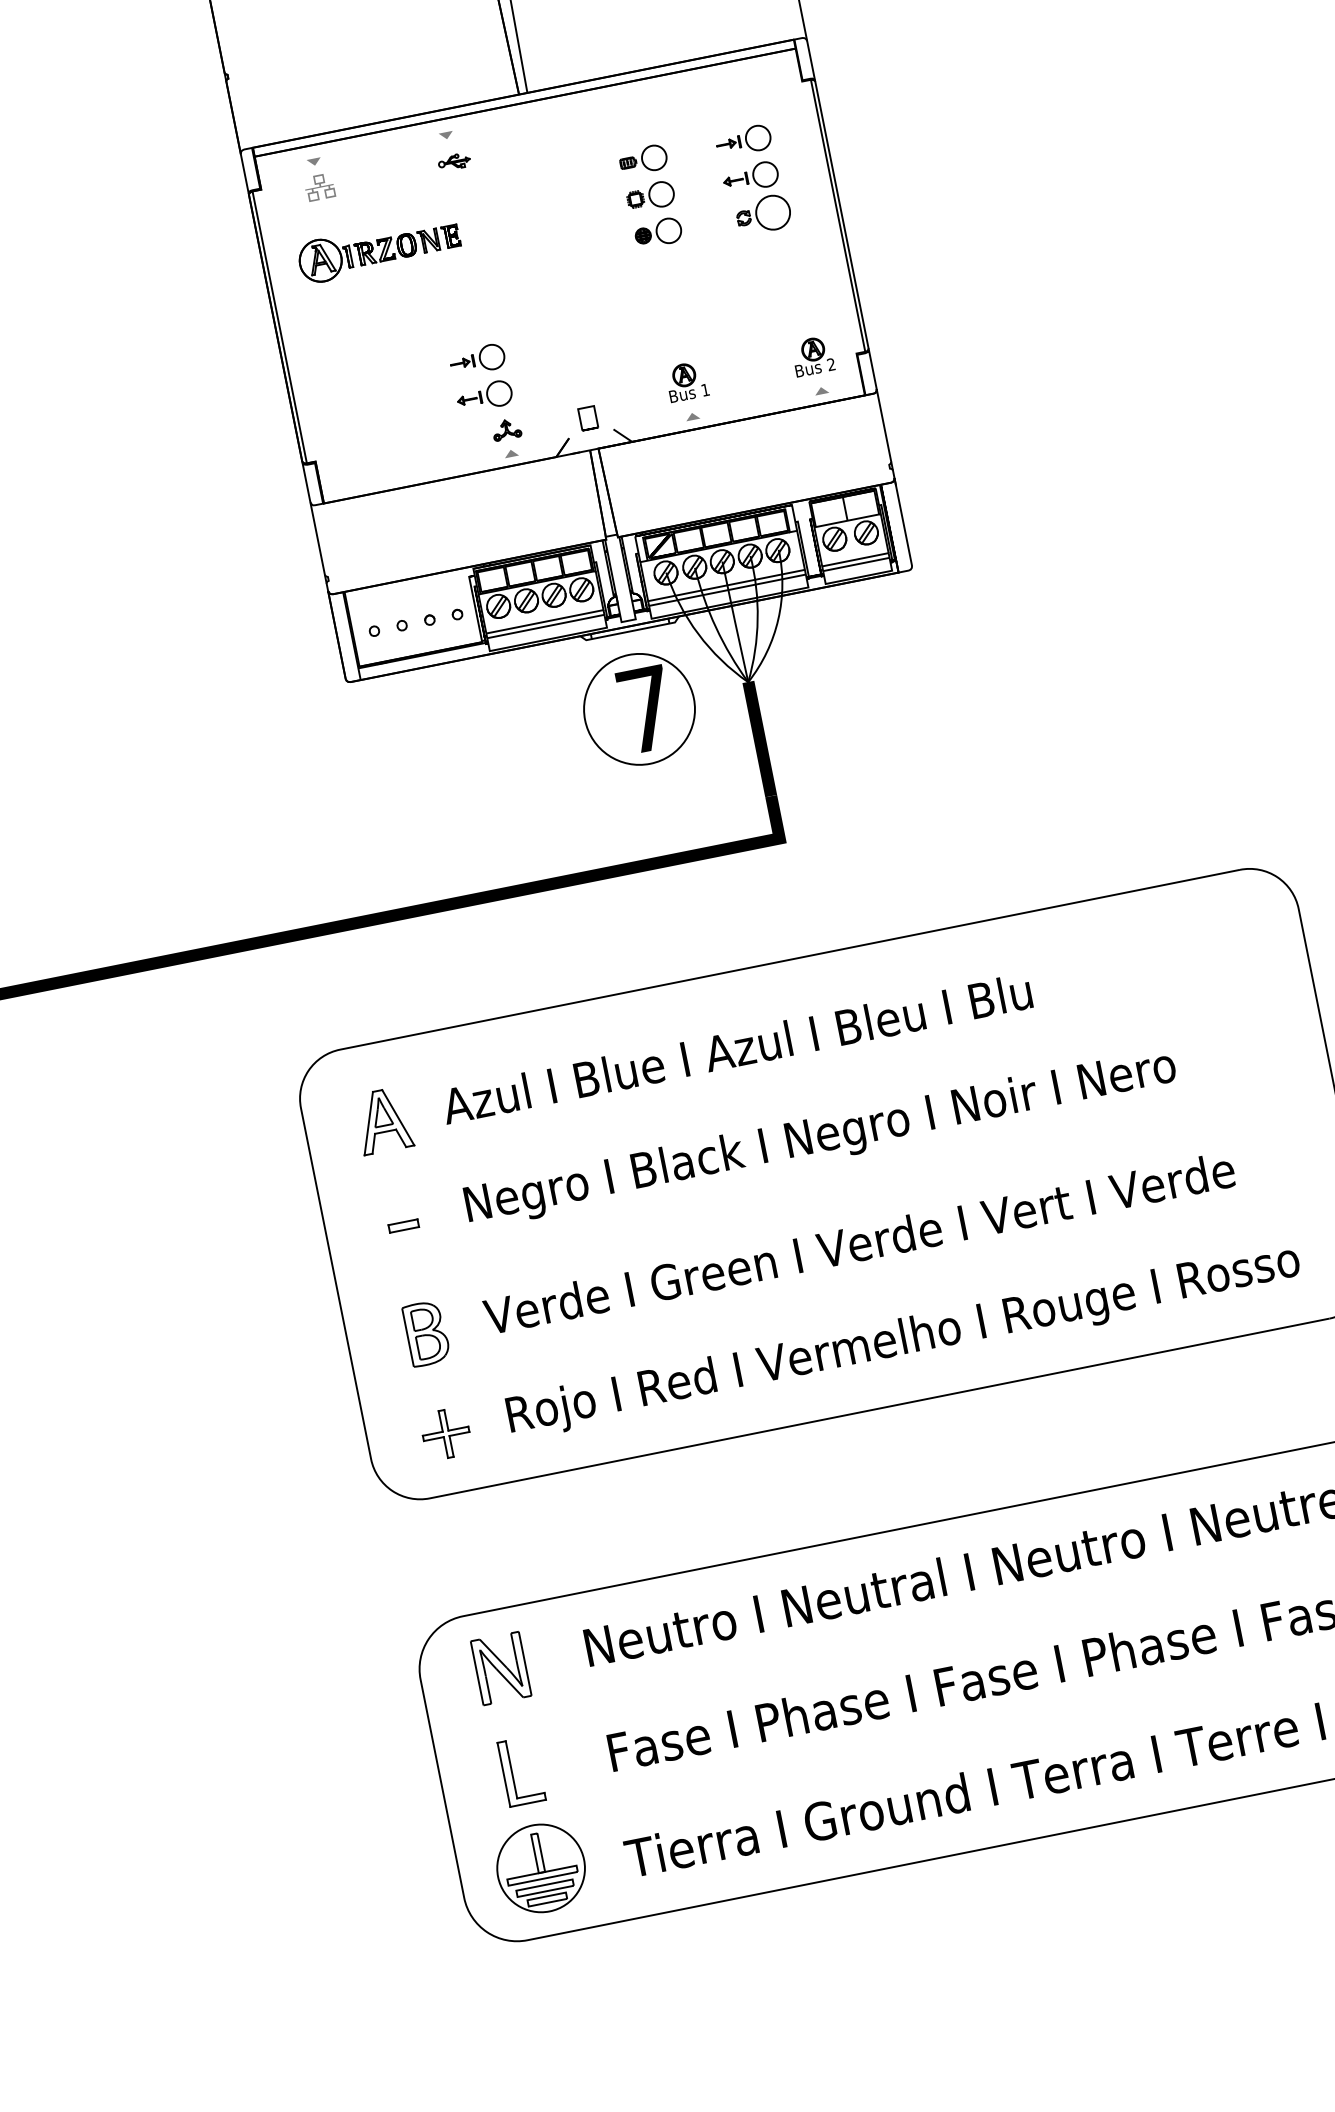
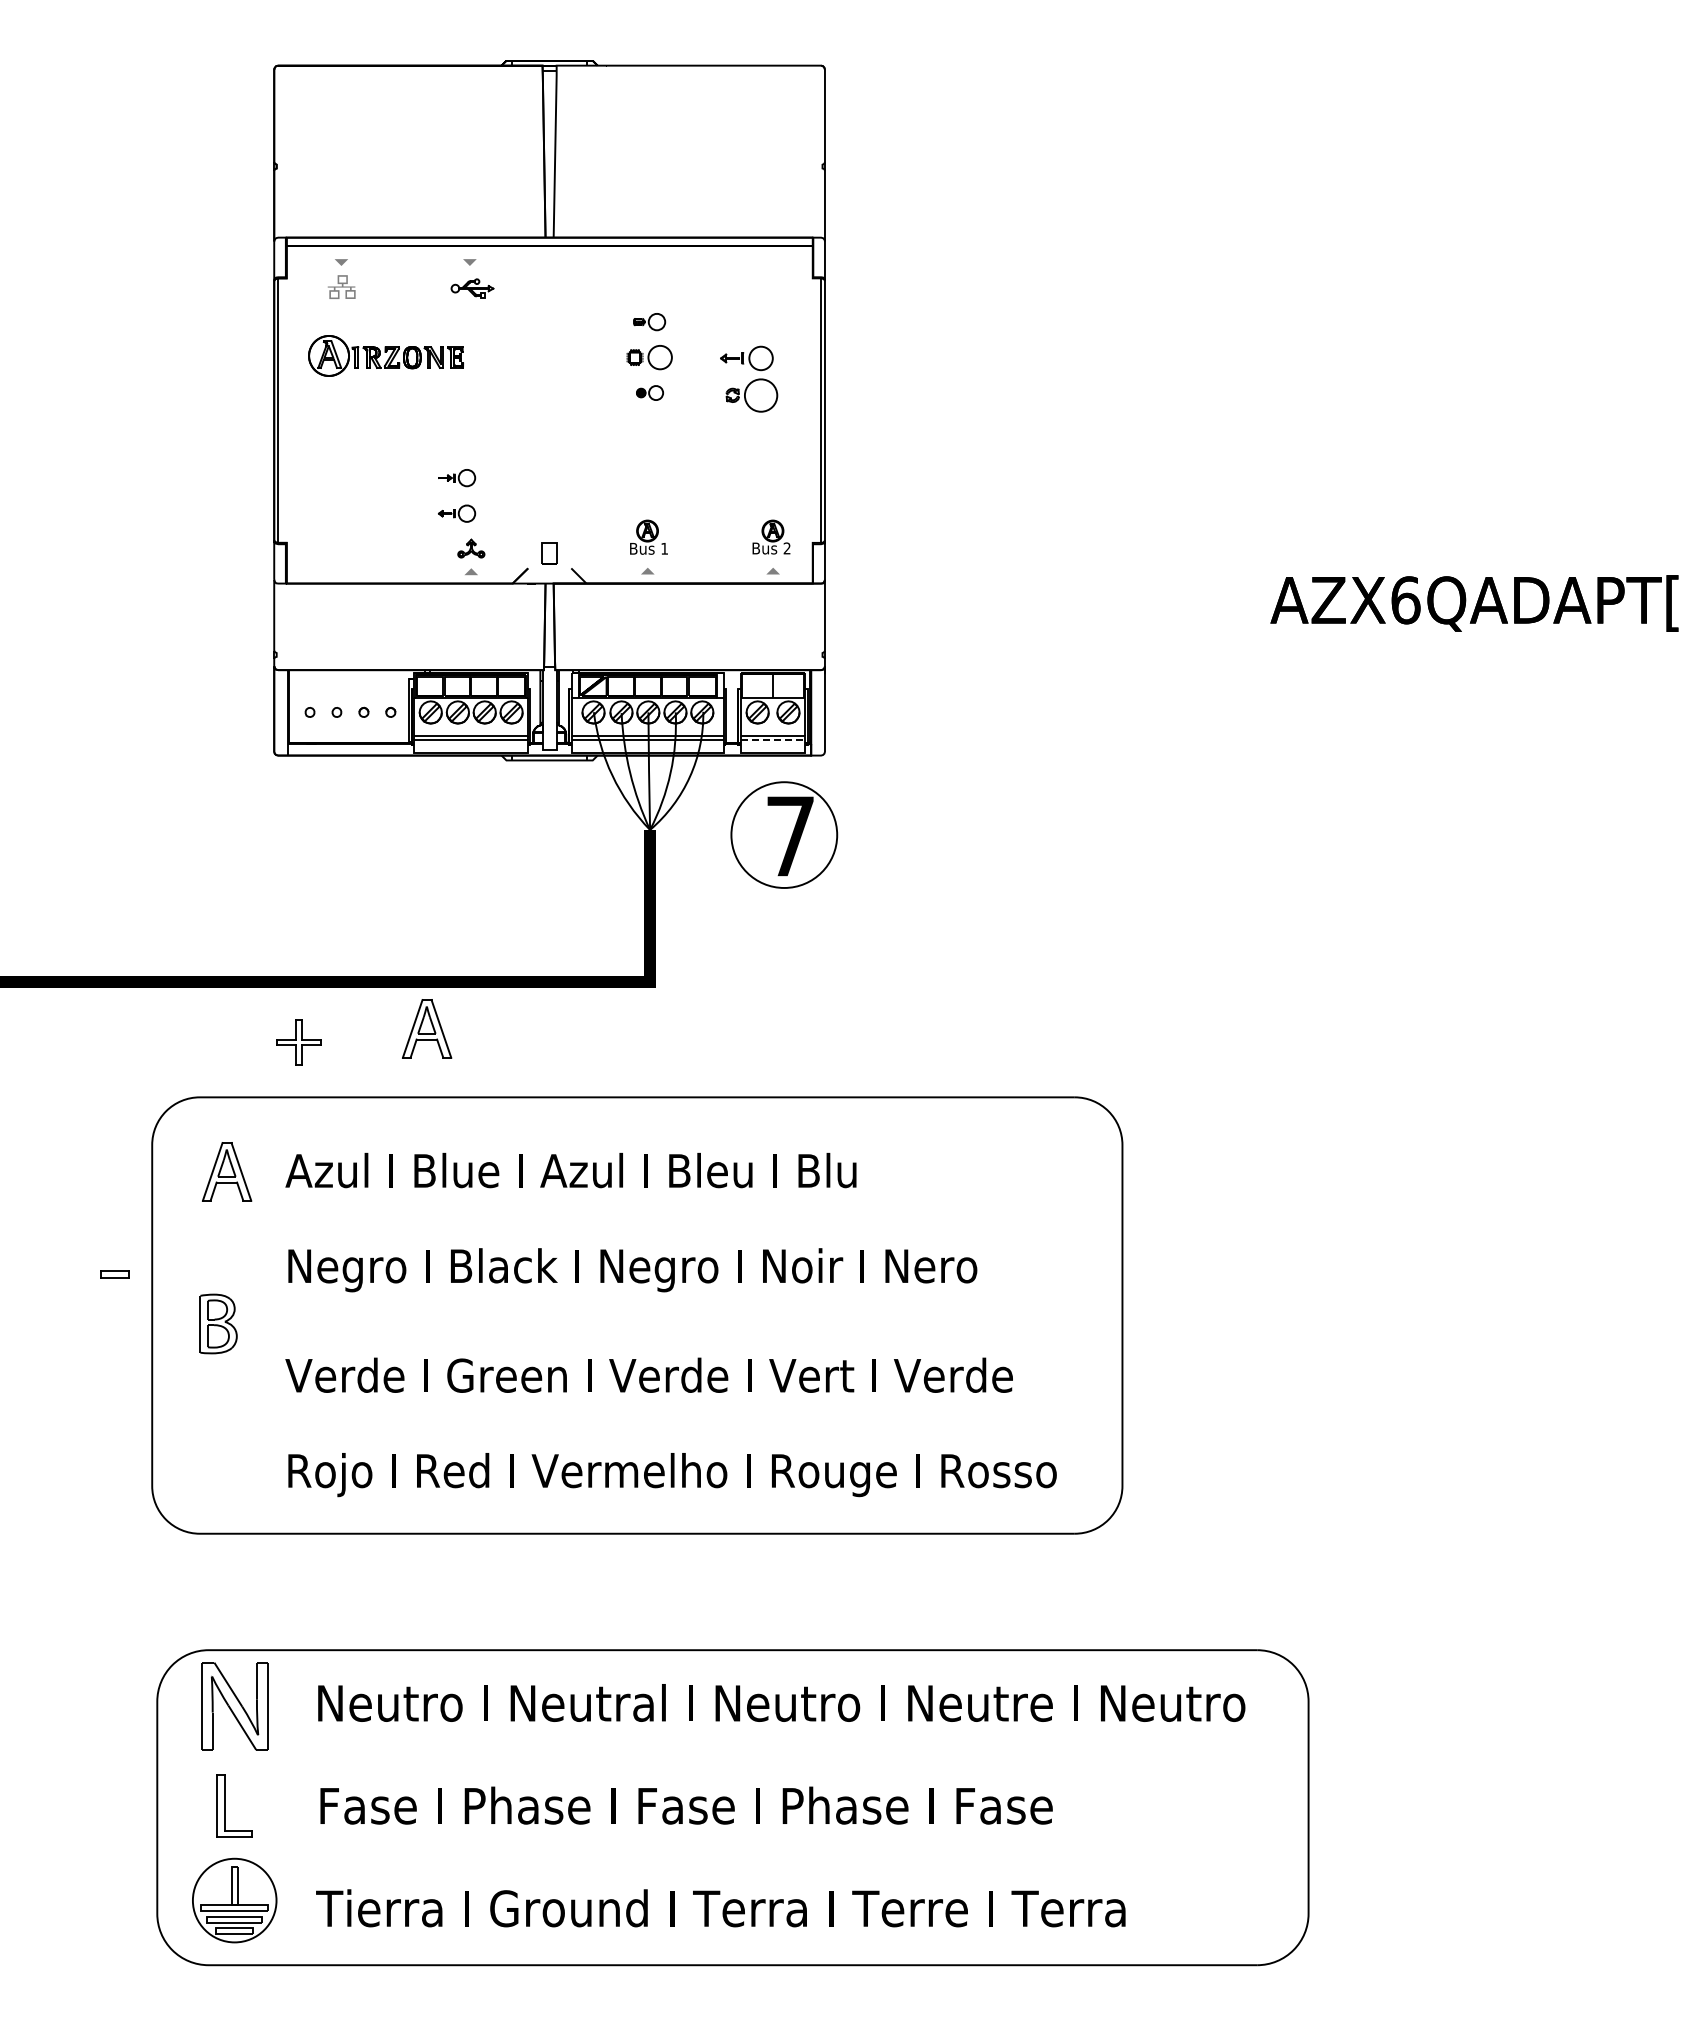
part: (743, 140) -> (746, 322), removed
part: (643, 159) -> (649, 321), size x0.7
part: (454, 161) -> (472, 288), size x1.4
part: (657, 232) -> (649, 392), size x0.6
part: (476, 359) -> (456, 477), size x0.7
part: (484, 396) -> (456, 513), size x0.7
line: (856, 564) -> (773, 740), solid -> dashed
part: (639, 708) -> (784, 834), moved
part: (560, 932) -> (427, 1028), added
part: (403, 1226) -> (114, 1274), moved
part: (426, 1333) -> (218, 1323), moved
part: (445, 1434) -> (298, 1042), moved
part: (500, 1667) -> (234, 1705), size x1.4

